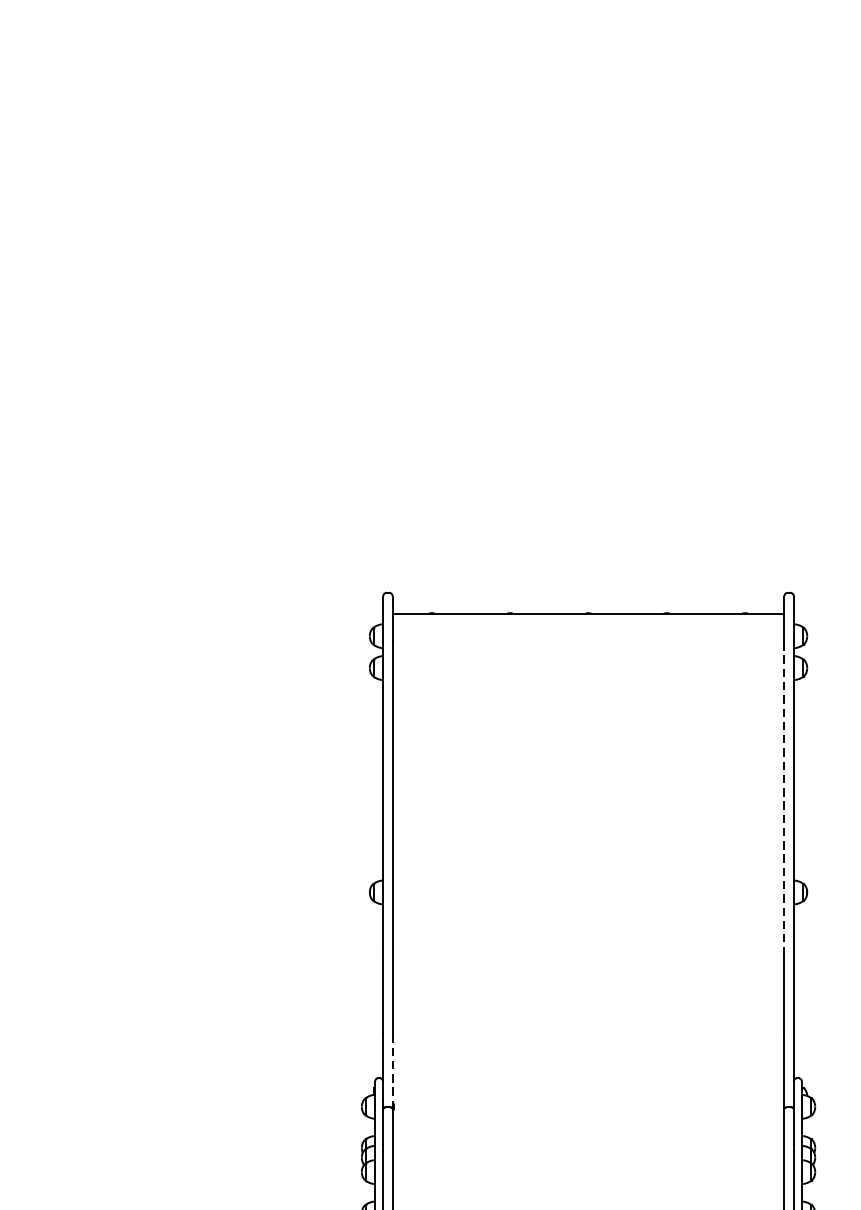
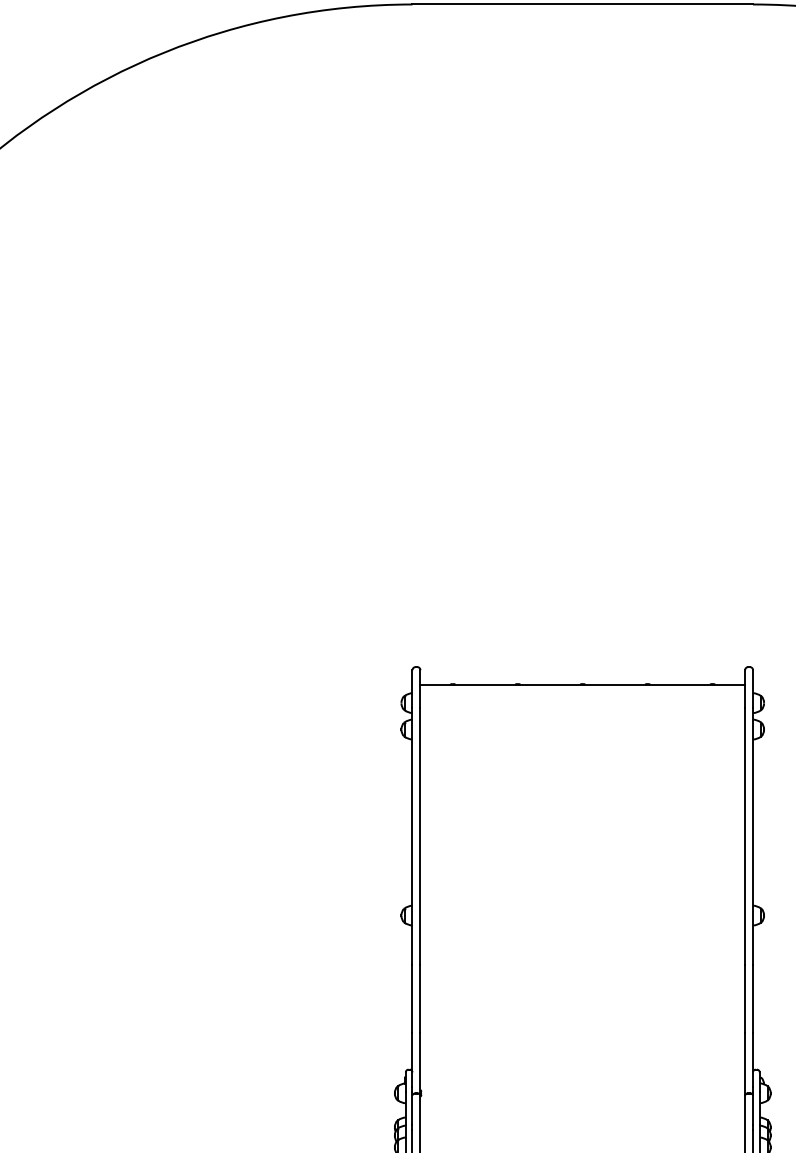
line: (784, 797) -> (745, 836), dashed -> solid
line: (392, 1070) -> (420, 1063), dashed -> solid

